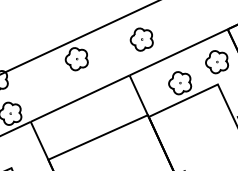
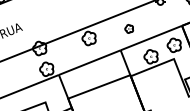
part: (140, 38) -> (128, 28), size x0.6

